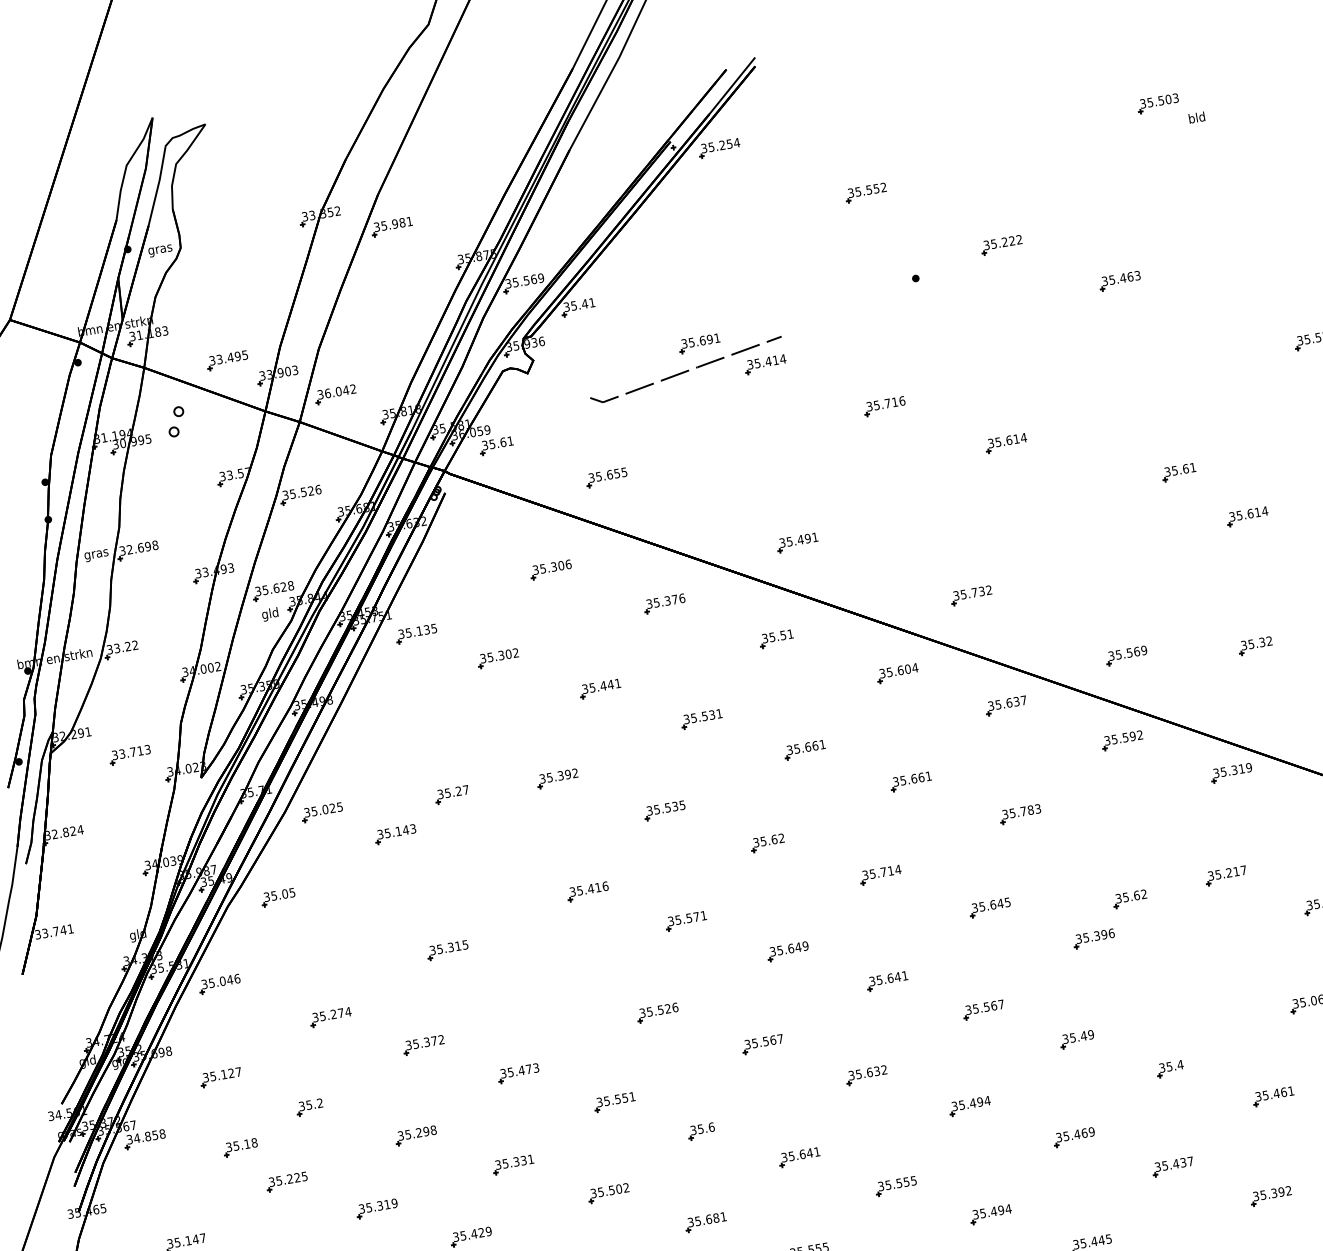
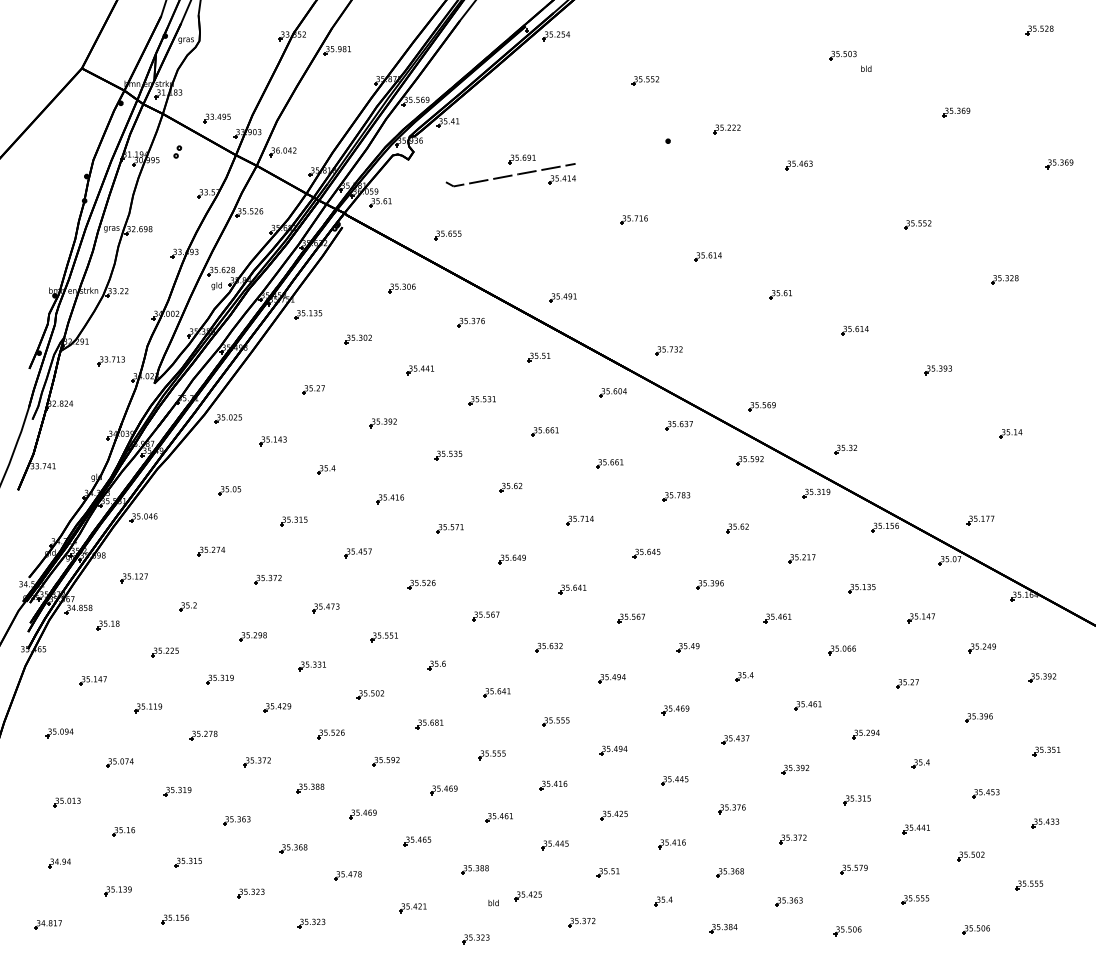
part: (176, 420) -> (177, 151), size x0.62
part: (1178, 472) -> (780, 294), moved
part: (1254, 646) -> (845, 449), moved
part: (451, 794) -> (313, 389), moved
part: (483, 863) -> (326, 469), added
part: (277, 897) -> (229, 490), moved
part: (1129, 899) -> (737, 528), moved
part: (1204, 972) -> (777, 618), added
part: (552, 982) -> (357, 553), added
part: (239, 1148) -> (107, 625), moved

